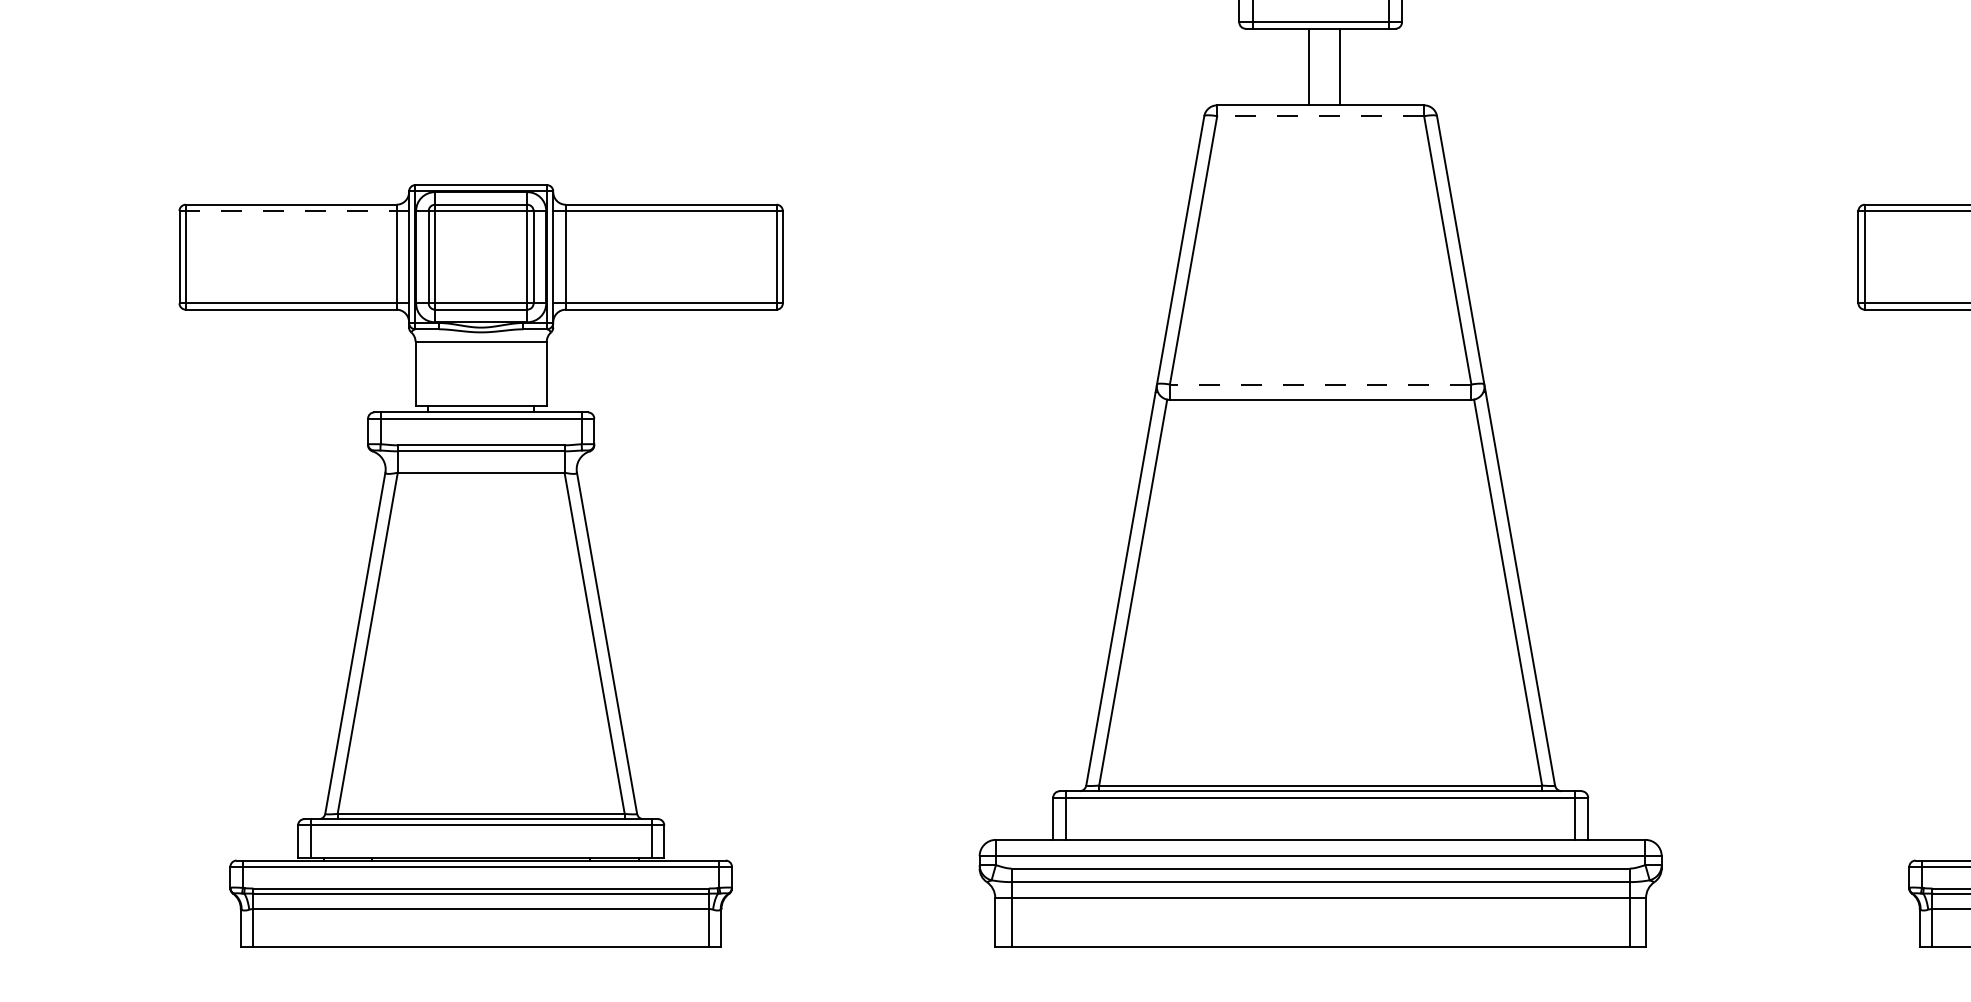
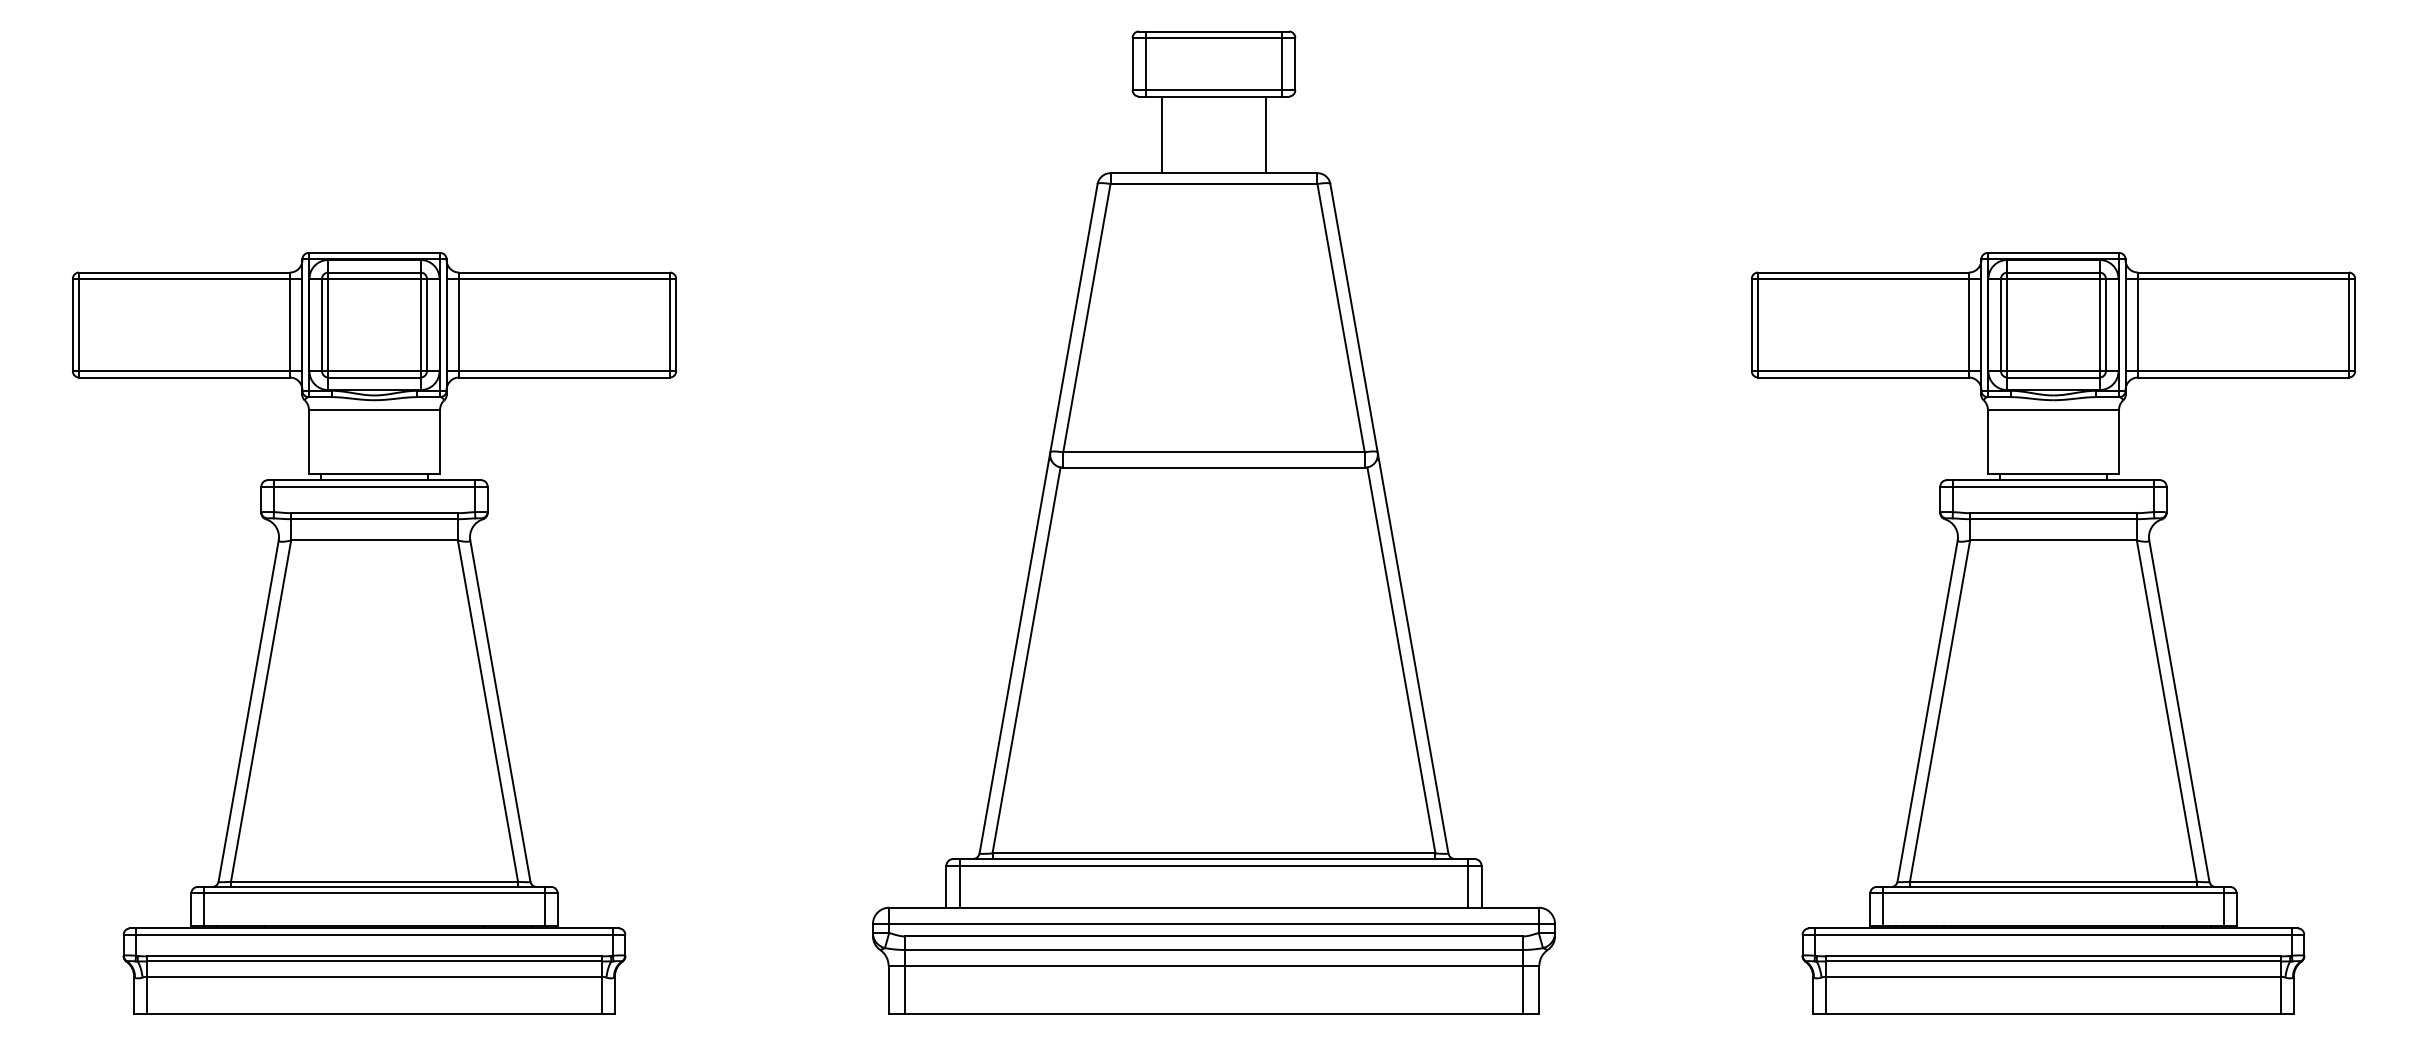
line: (1309, 66) -> (1161, 134), moved
line: (1340, 66) -> (1266, 134), moved
line: (1320, 116) -> (1213, 184), dashed -> solid
line: (294, 210) -> (187, 278), dashed -> solid
line: (1321, 384) -> (1214, 452), dashed -> solid

